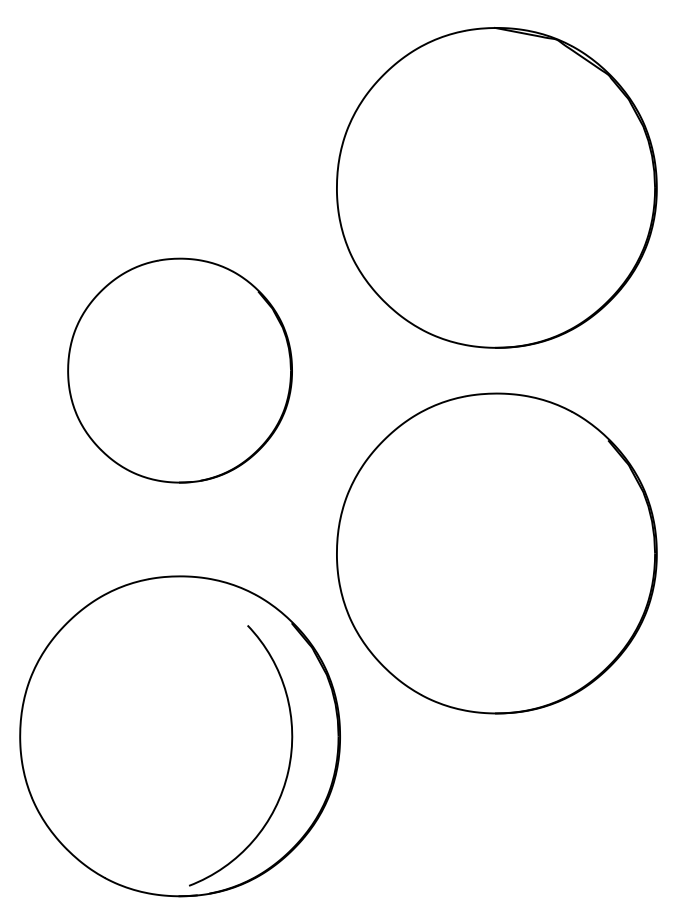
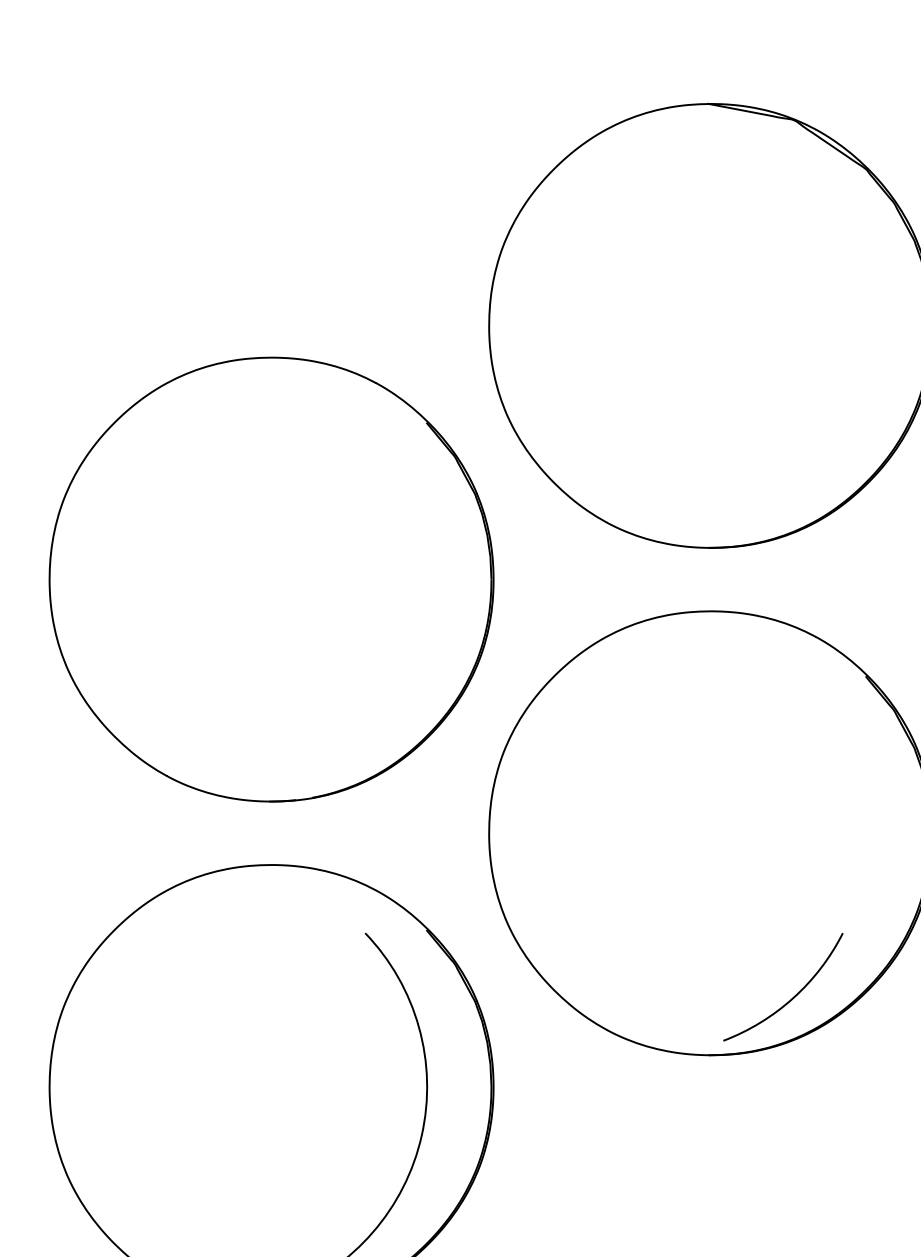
part: (179, 370) -> (270, 579), size x1.43
arc: (555, 671) -> (792, 997), added

